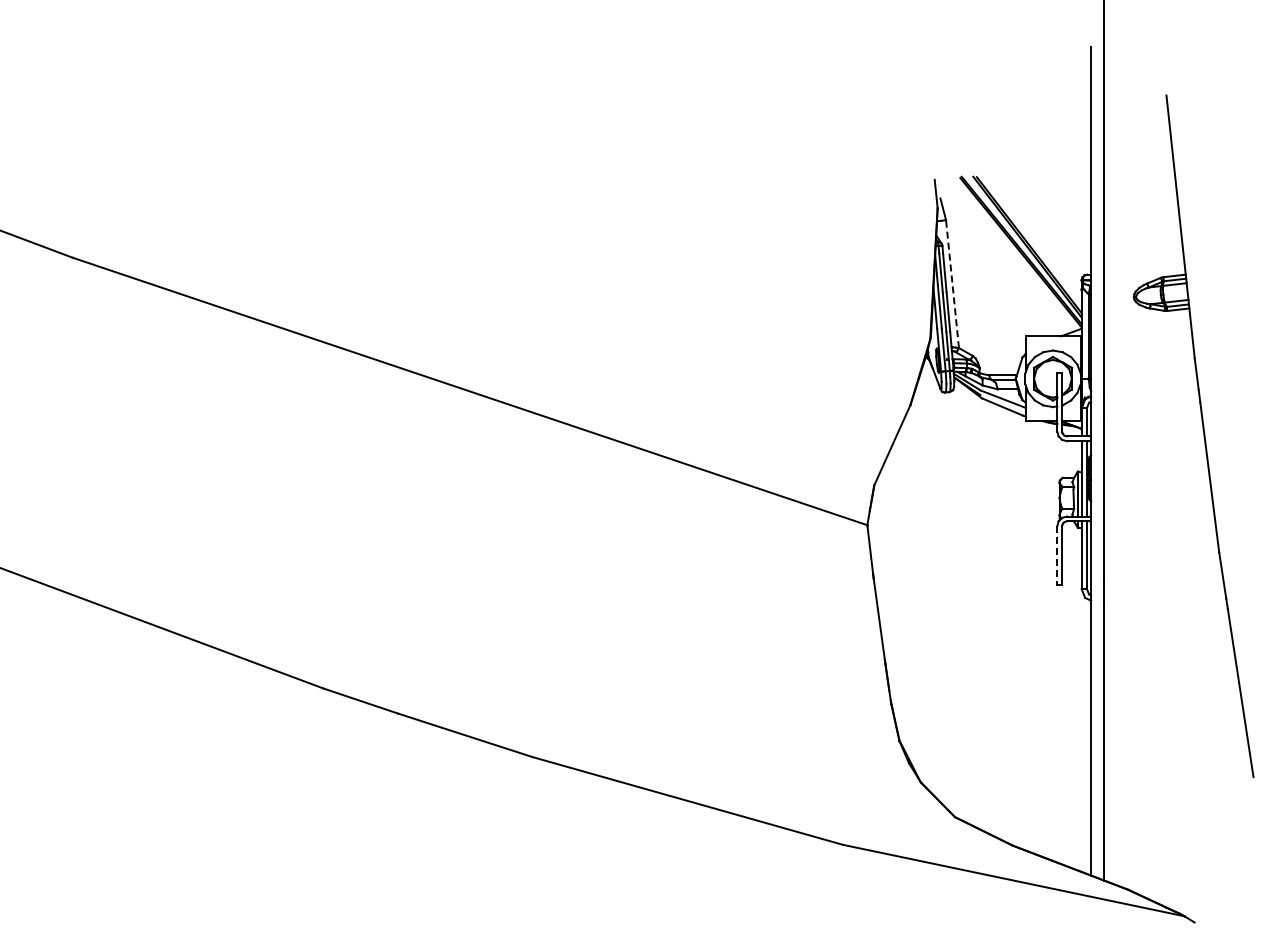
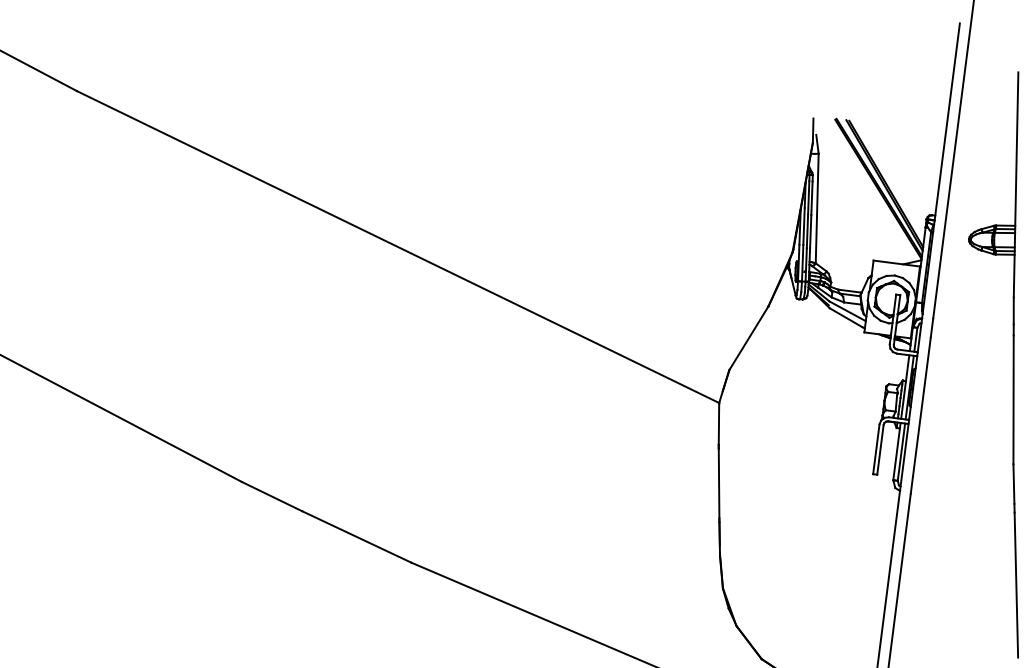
line: (952, 283) -> (817, 208), dashed -> solid
line: (1057, 556) -> (876, 450), dashed -> solid

